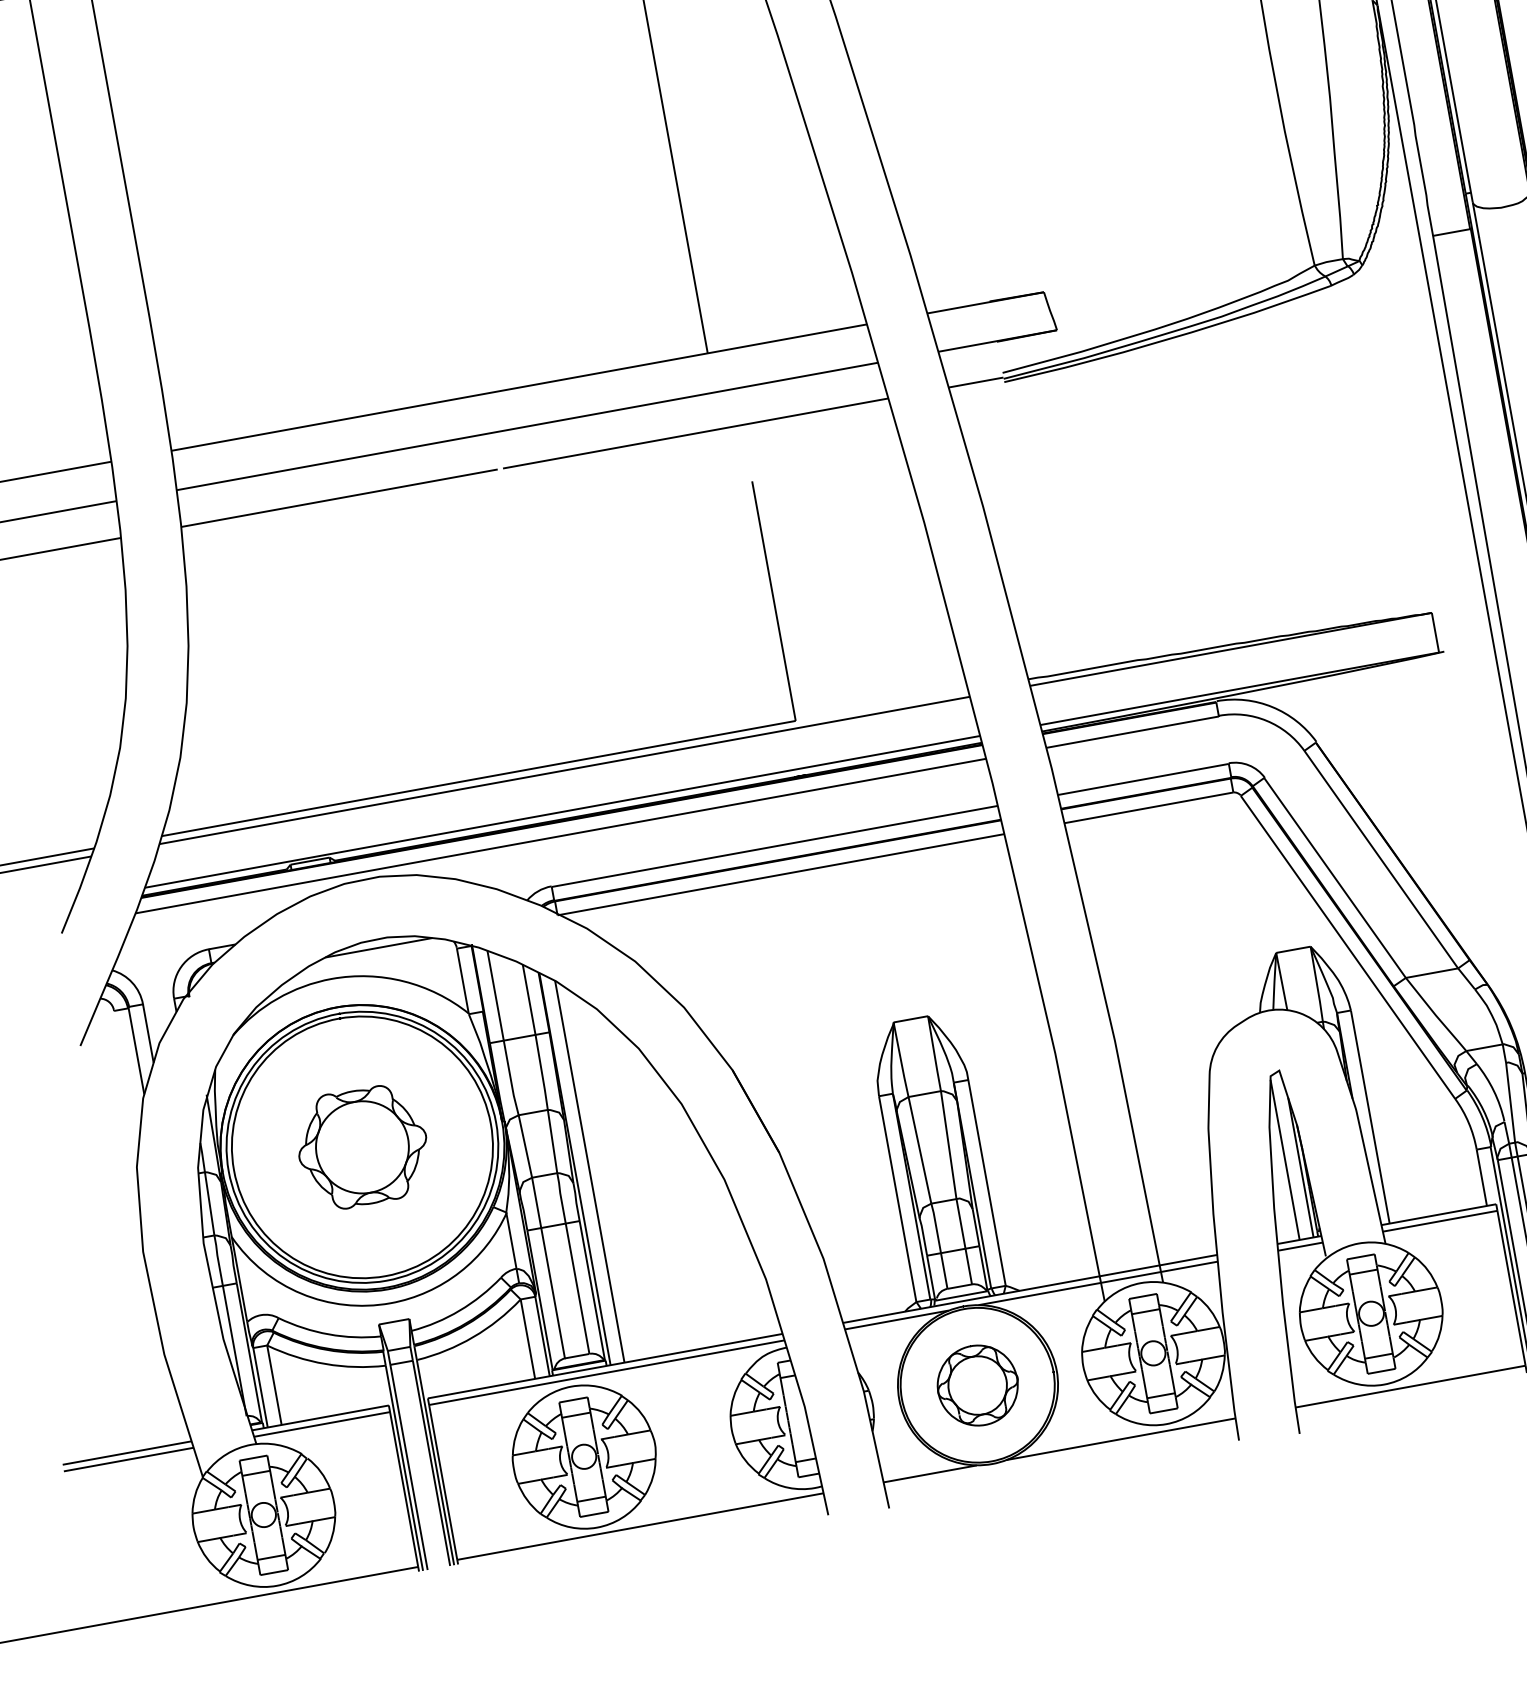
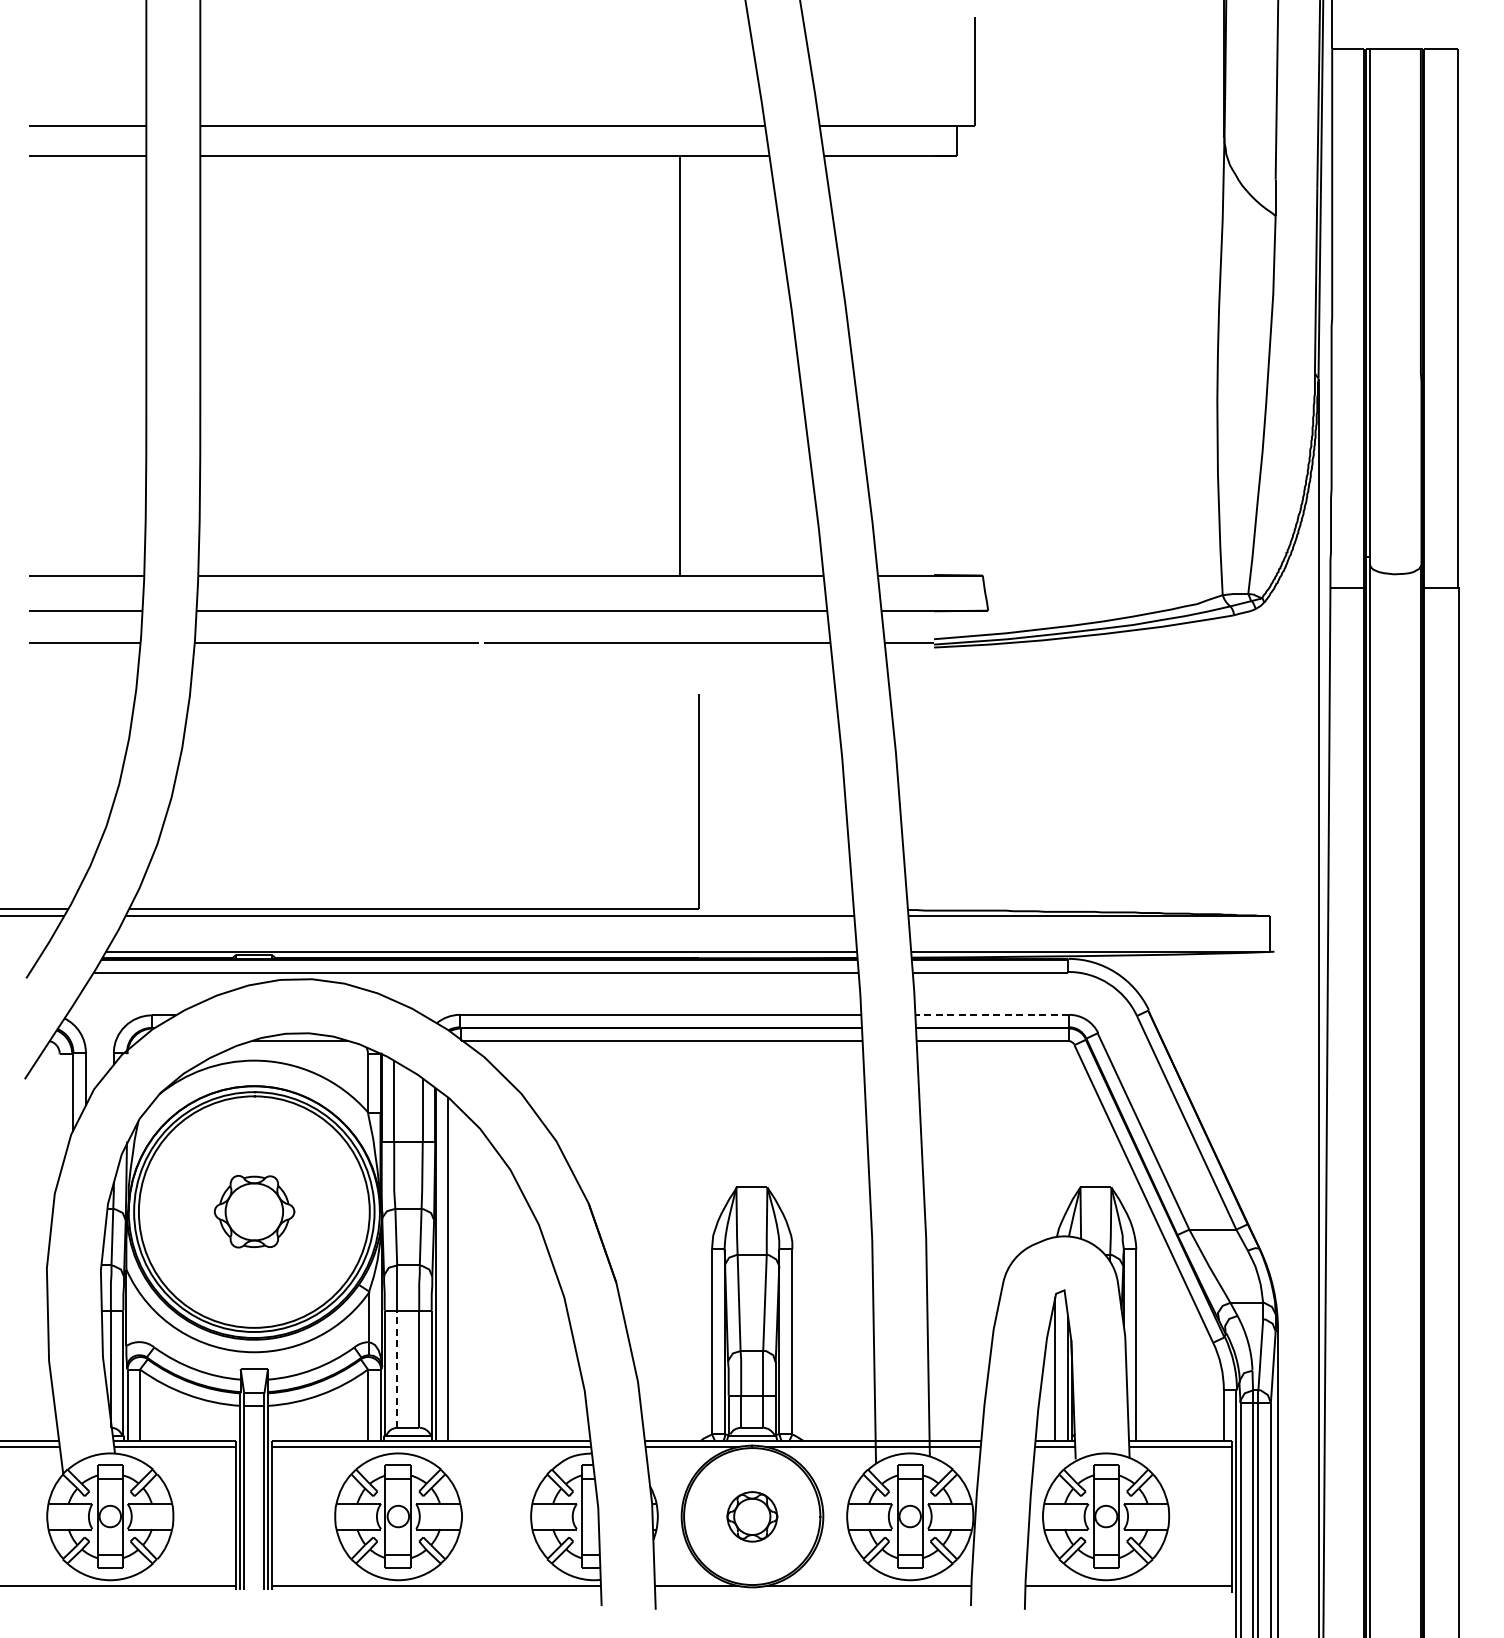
line: (1143, 779) -> (992, 1015), solid -> dashed
part: (362, 1146) -> (254, 1211), size x0.7
line: (553, 1292) -> (397, 1368), solid -> dashed
part: (978, 1385) -> (752, 1516), size x0.7

